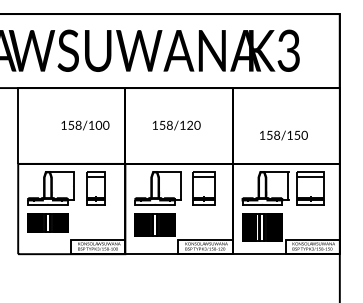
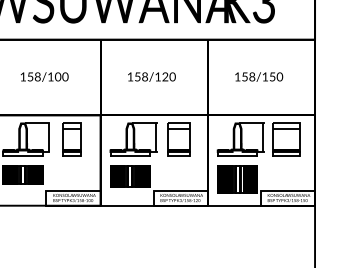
text: (85, 125) -> (44, 77), moved
text: (283, 135) -> (258, 77), moved

